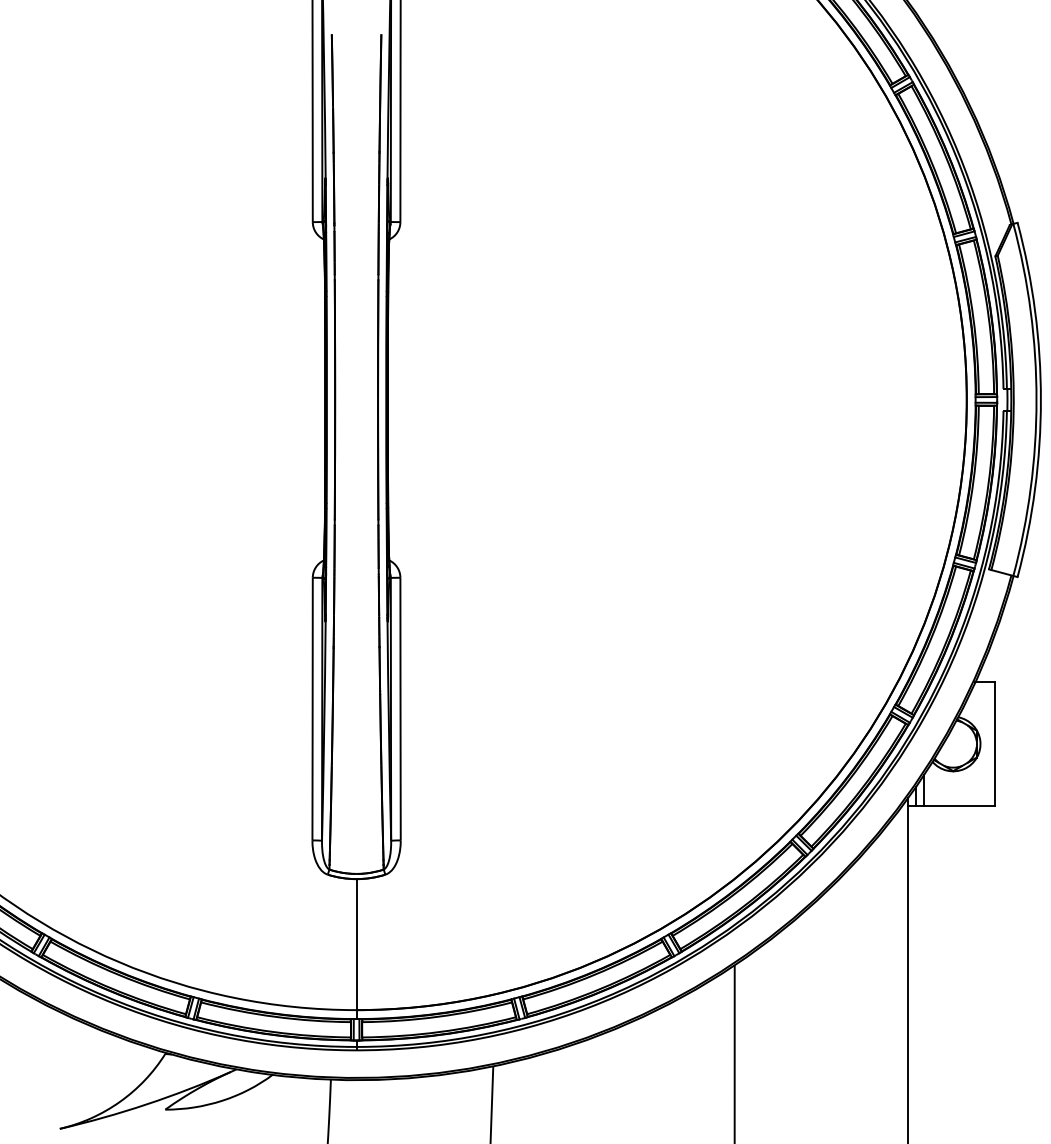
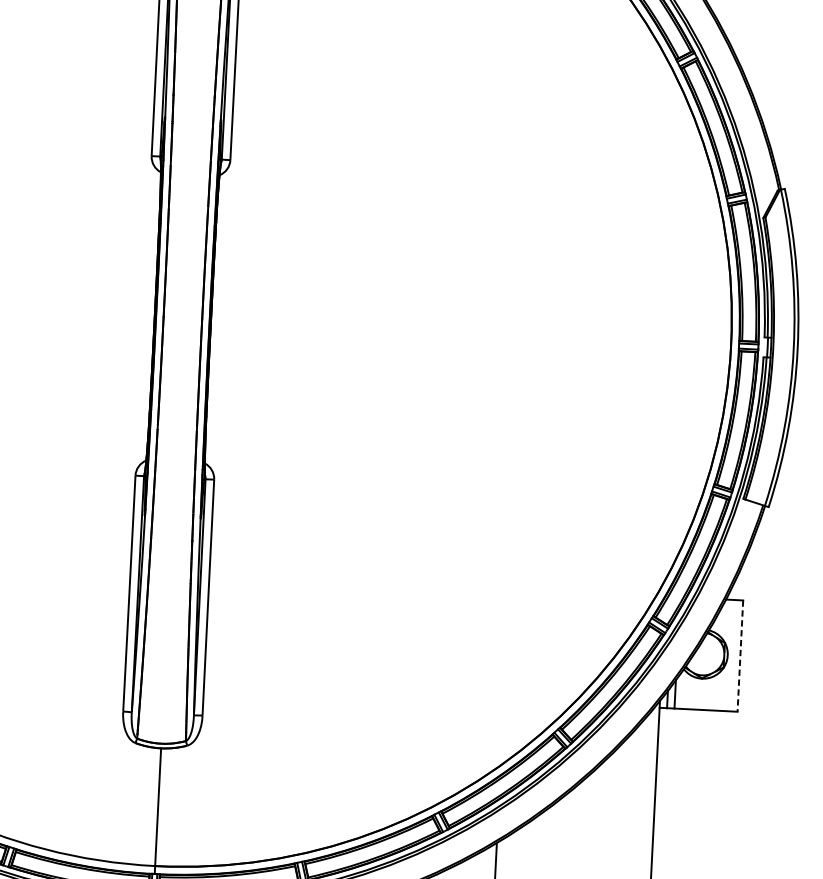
line: (994, 744) -> (740, 656), solid -> dashed

